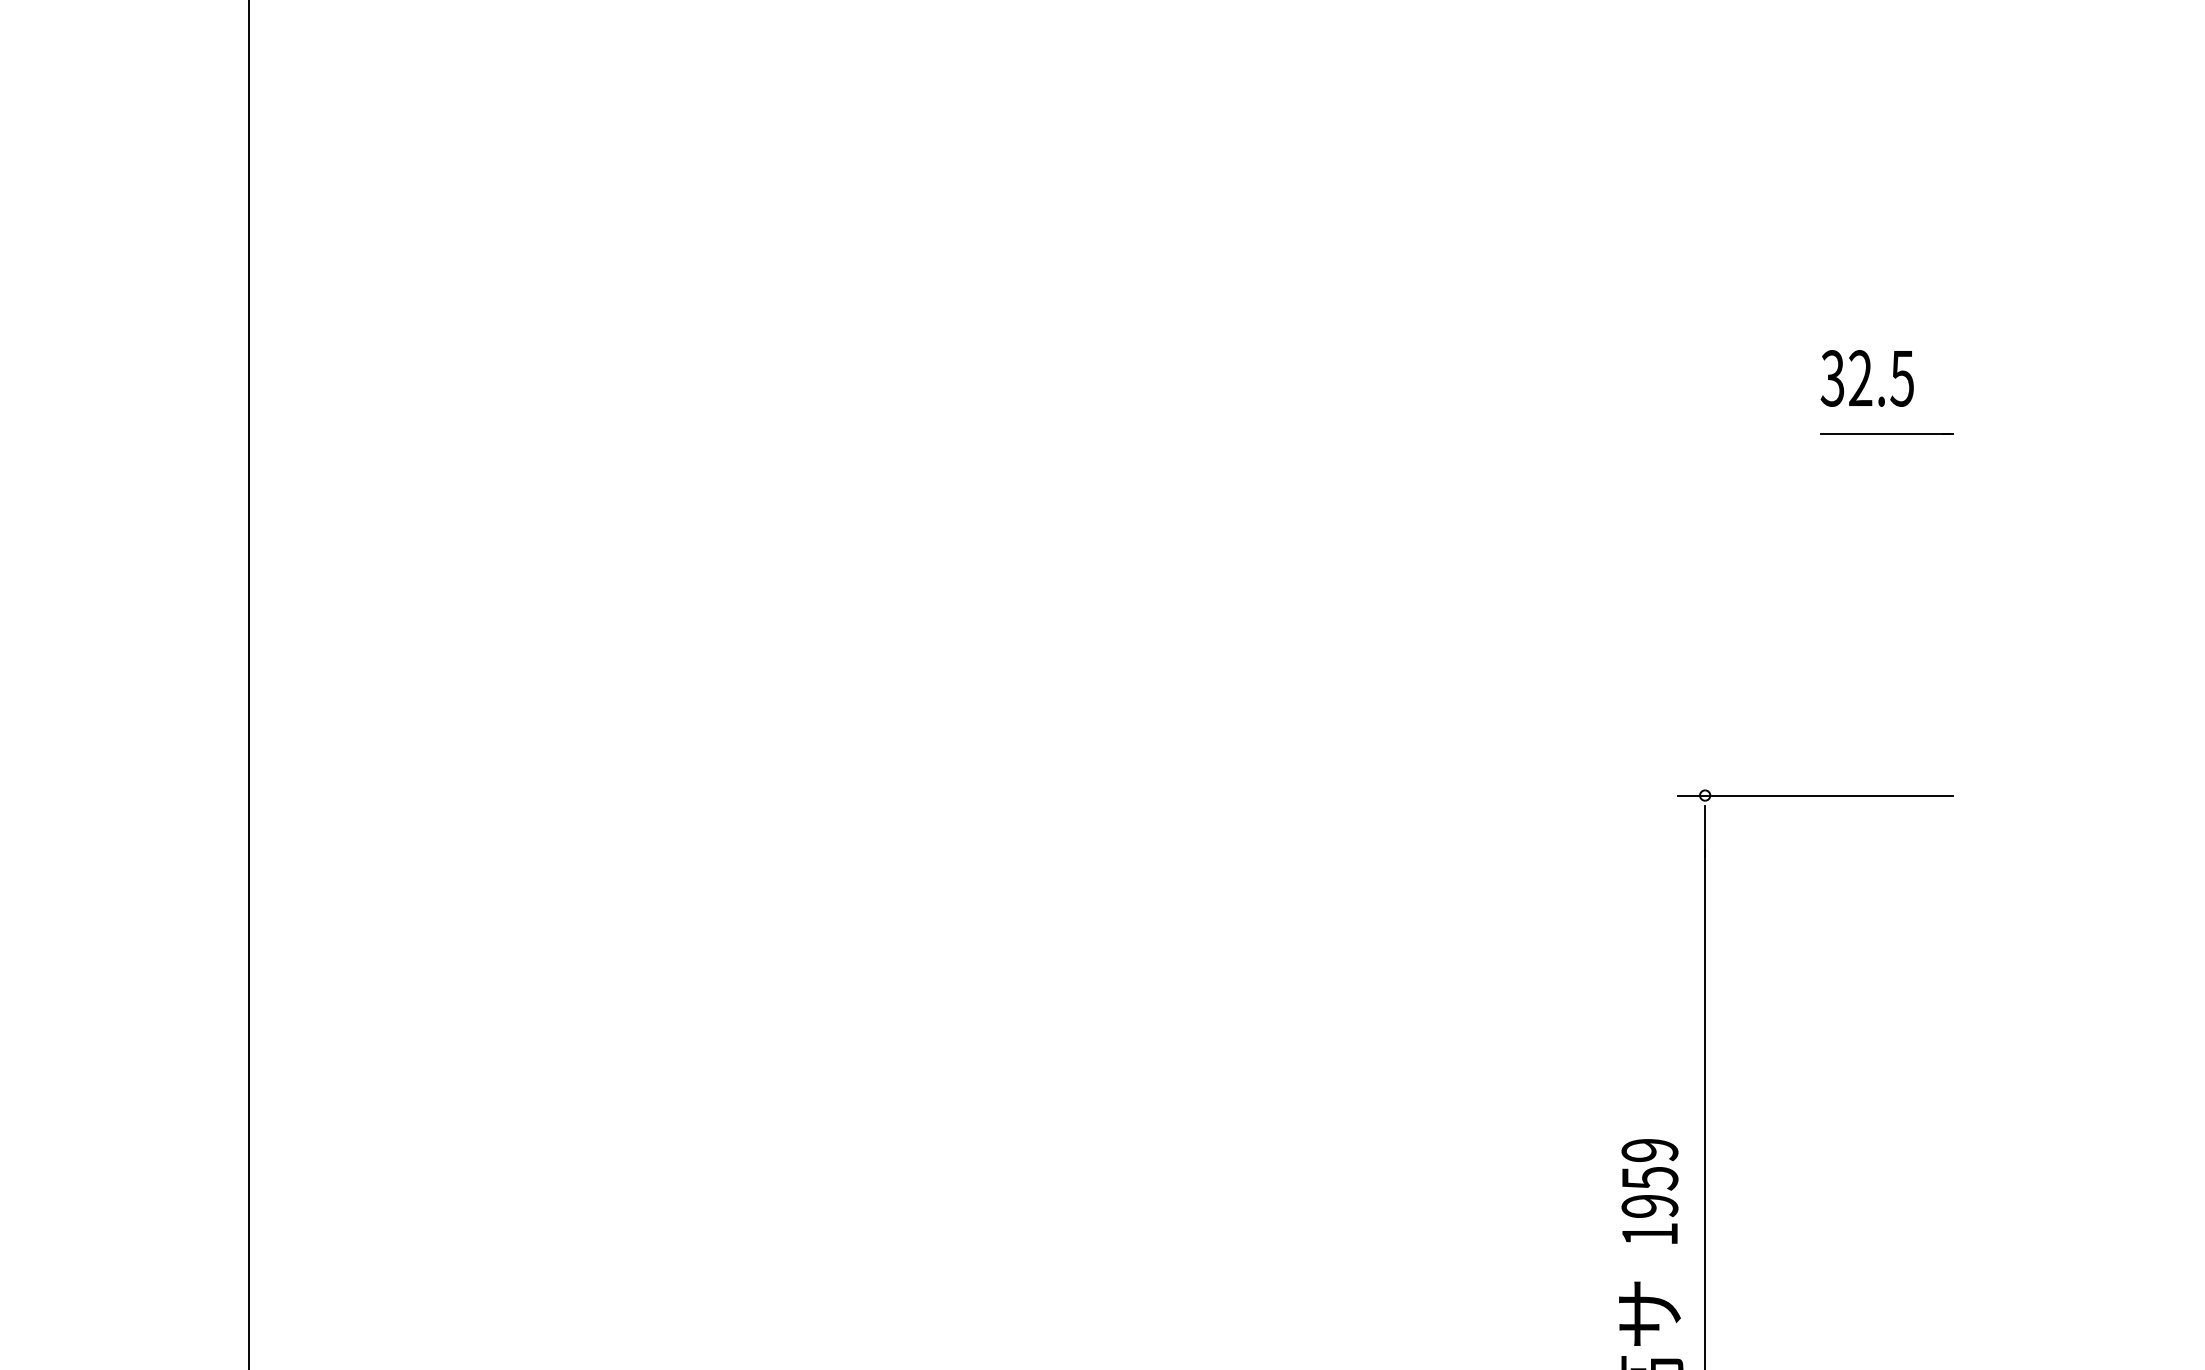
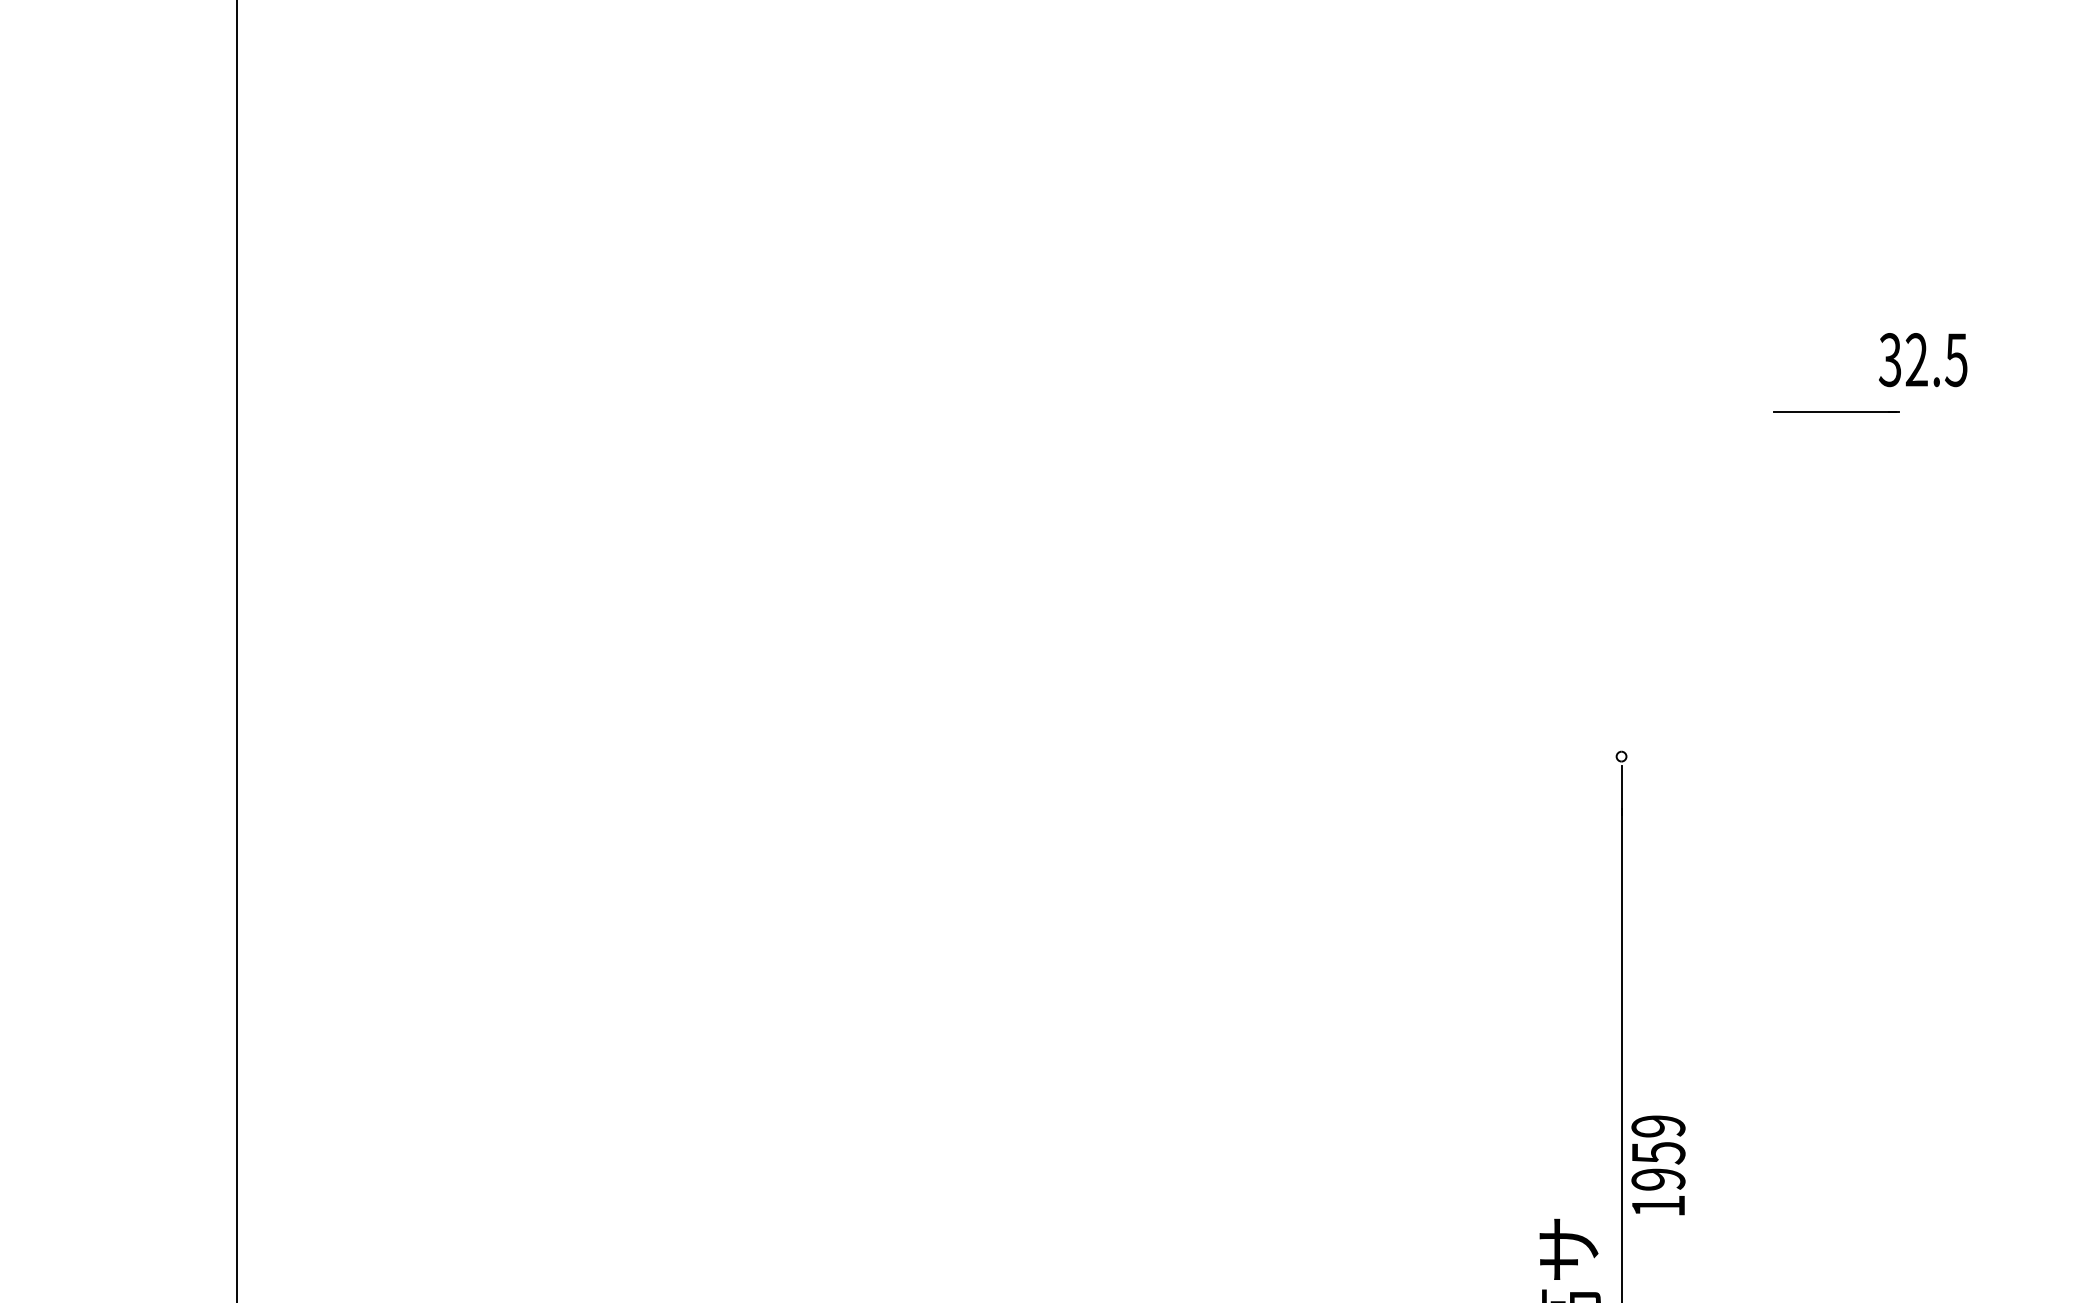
text: (1866, 378) -> (1922, 360), moved
line: (1886, 433) -> (1835, 412), moved
line: (1815, 795) -> (1726, 756), removed
text: (1649, 1191) -> (1658, 1165), moved

